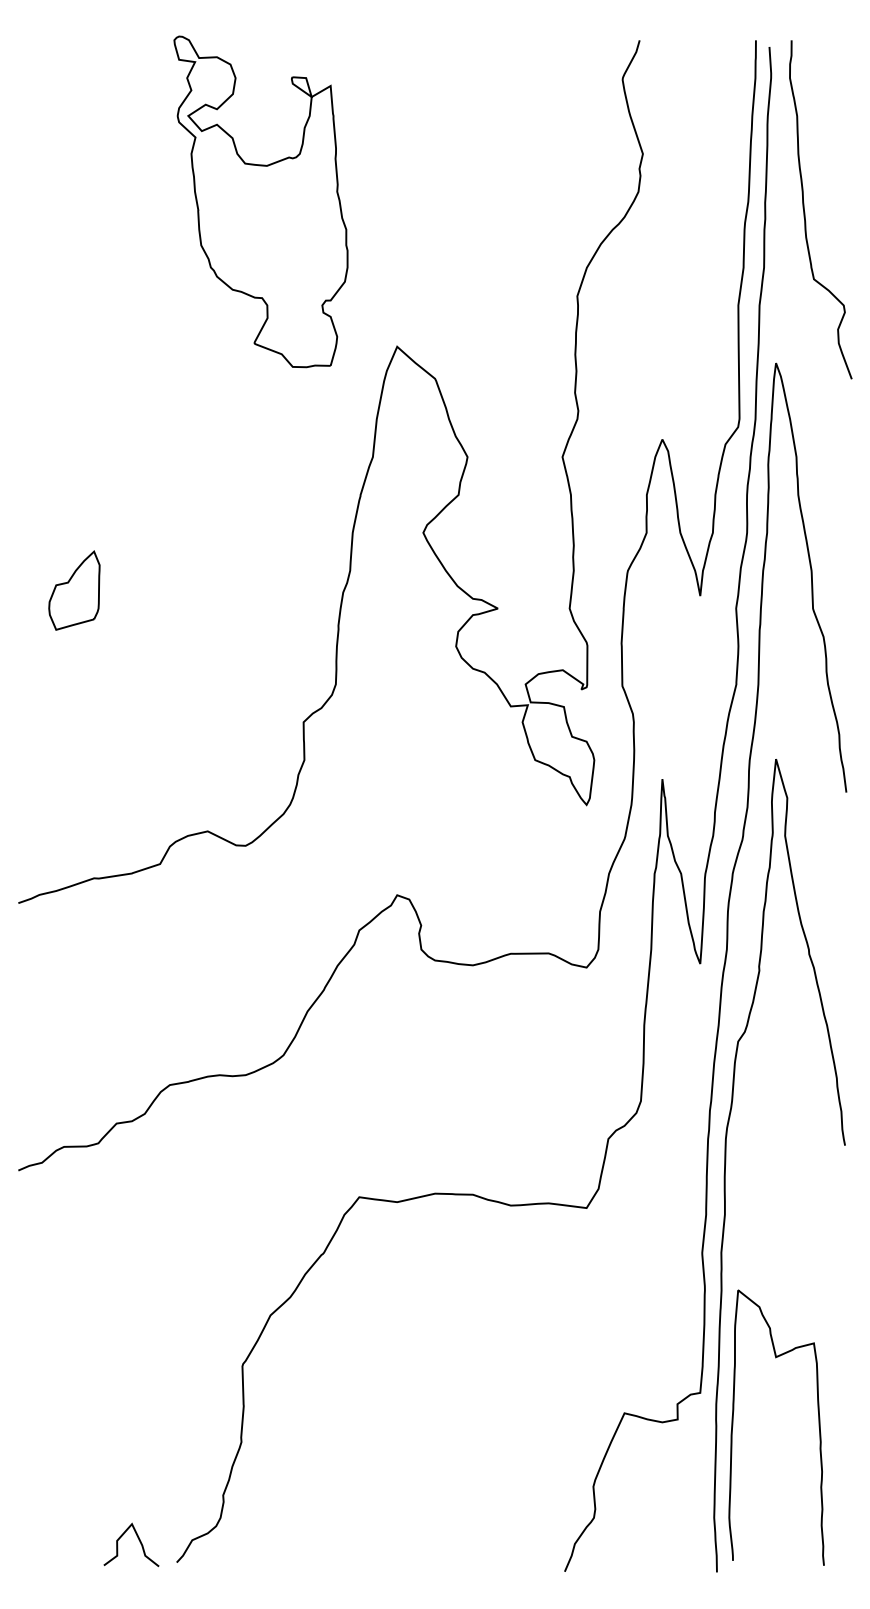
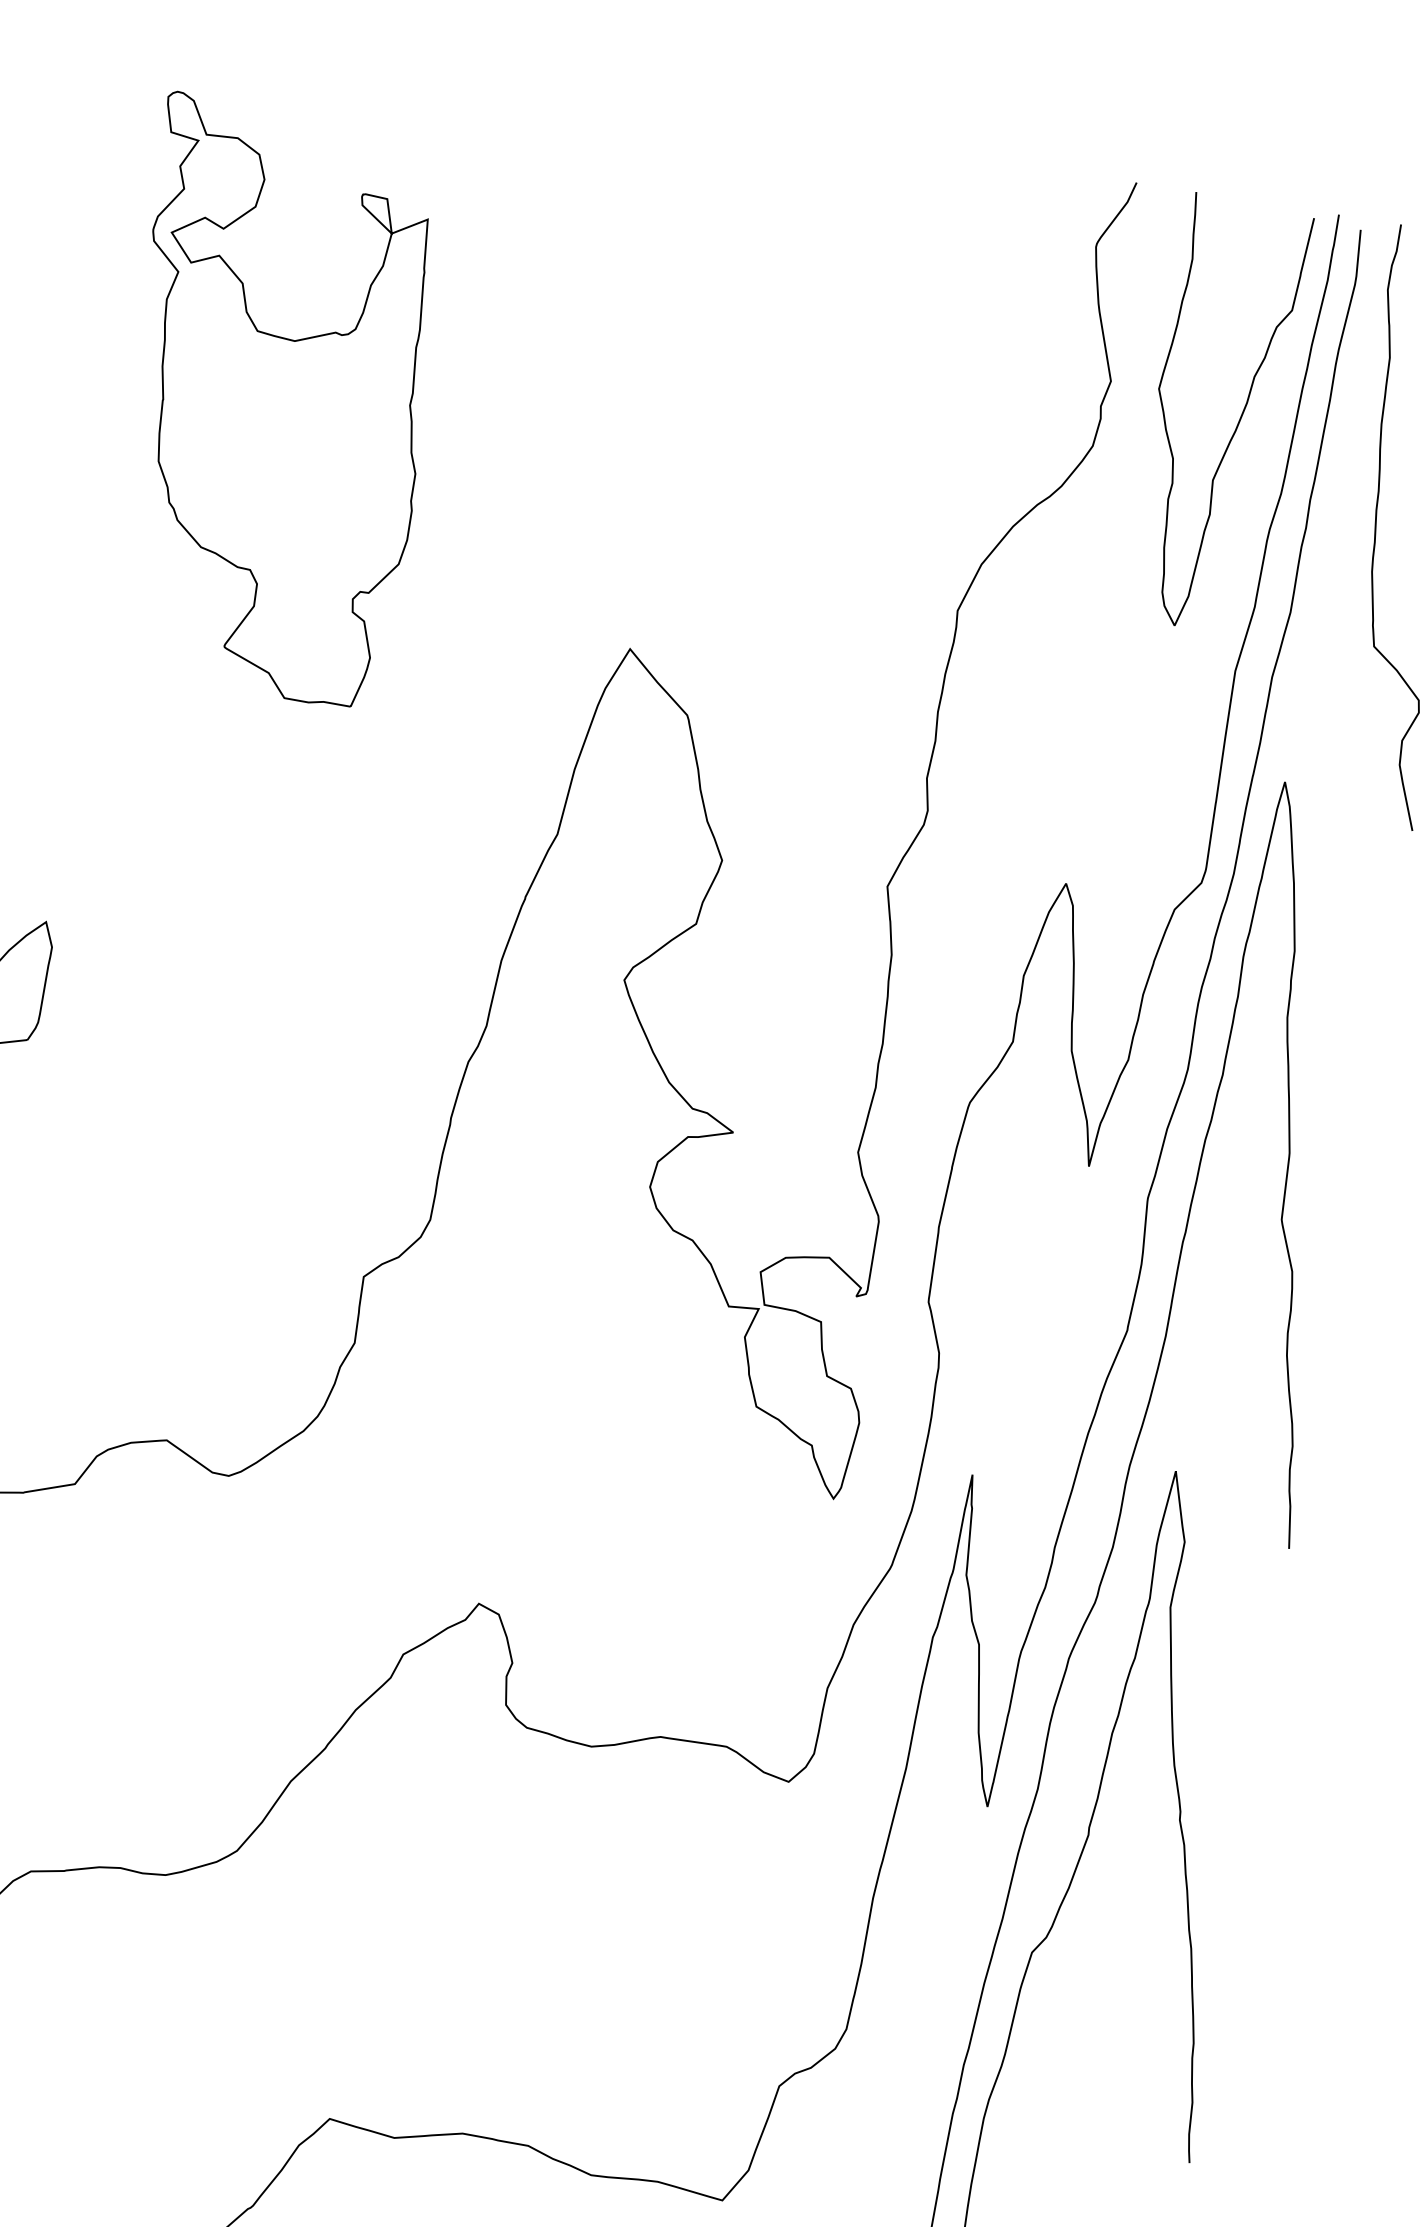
curve: (717, 164) -> (1237, 420), added
part: (260, 201) -> (273, 401), moved

